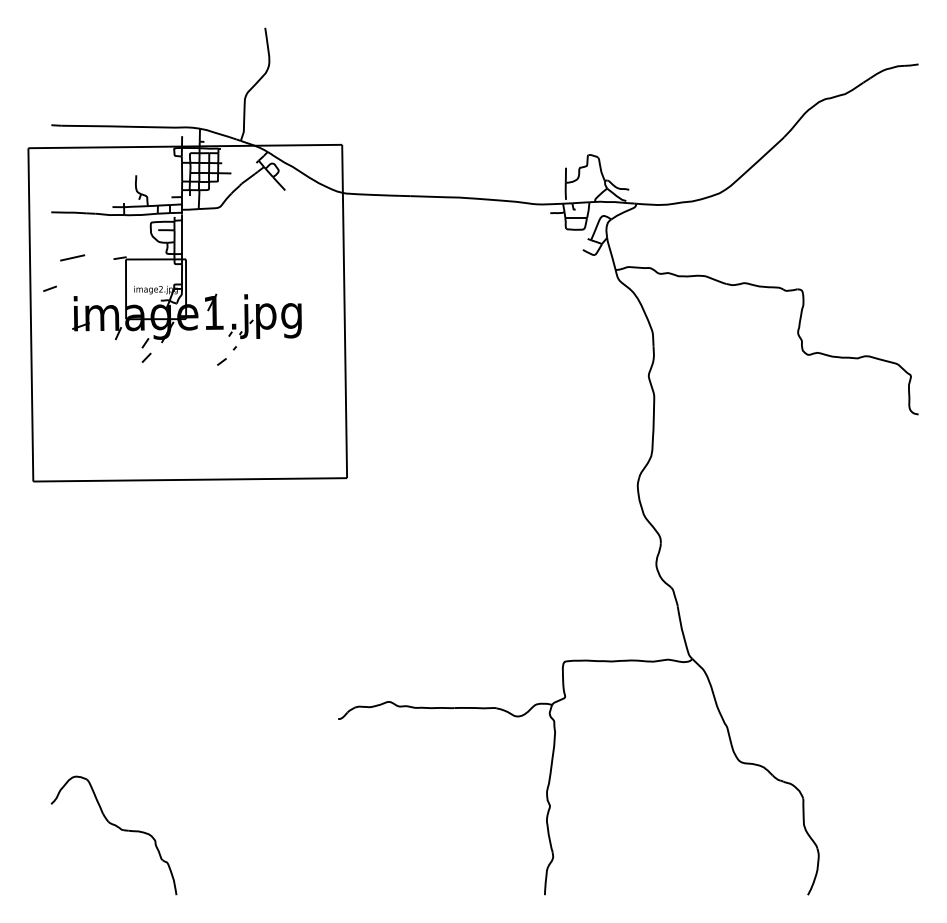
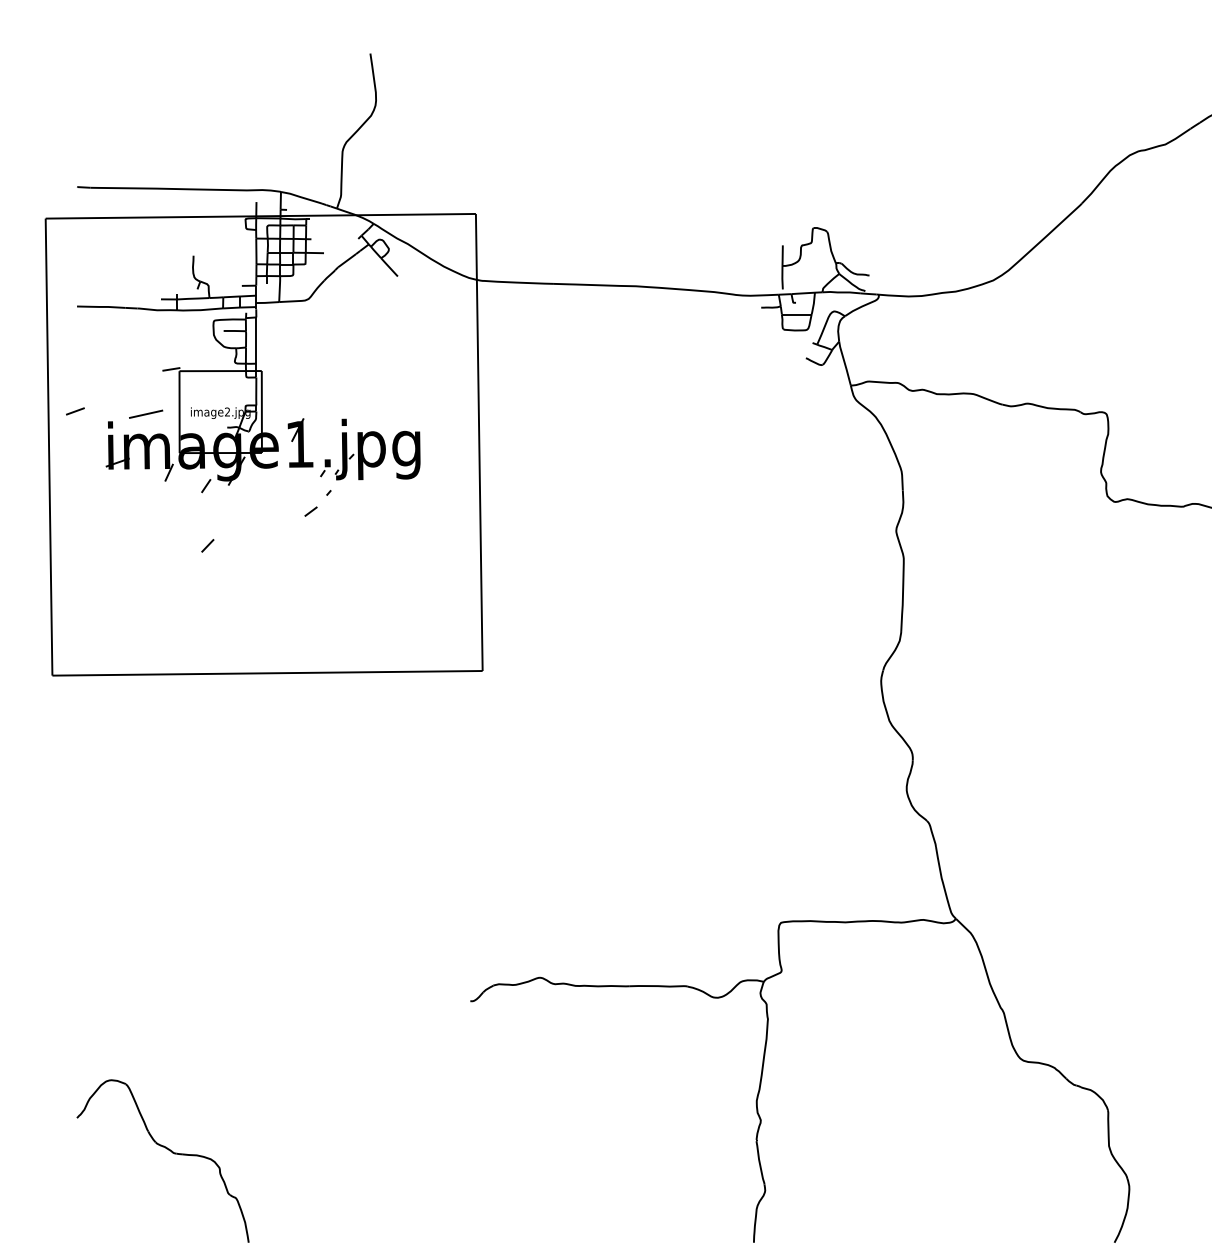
line: (72, 257) -> (145, 413), moved
line: (146, 357) -> (207, 545), moved

